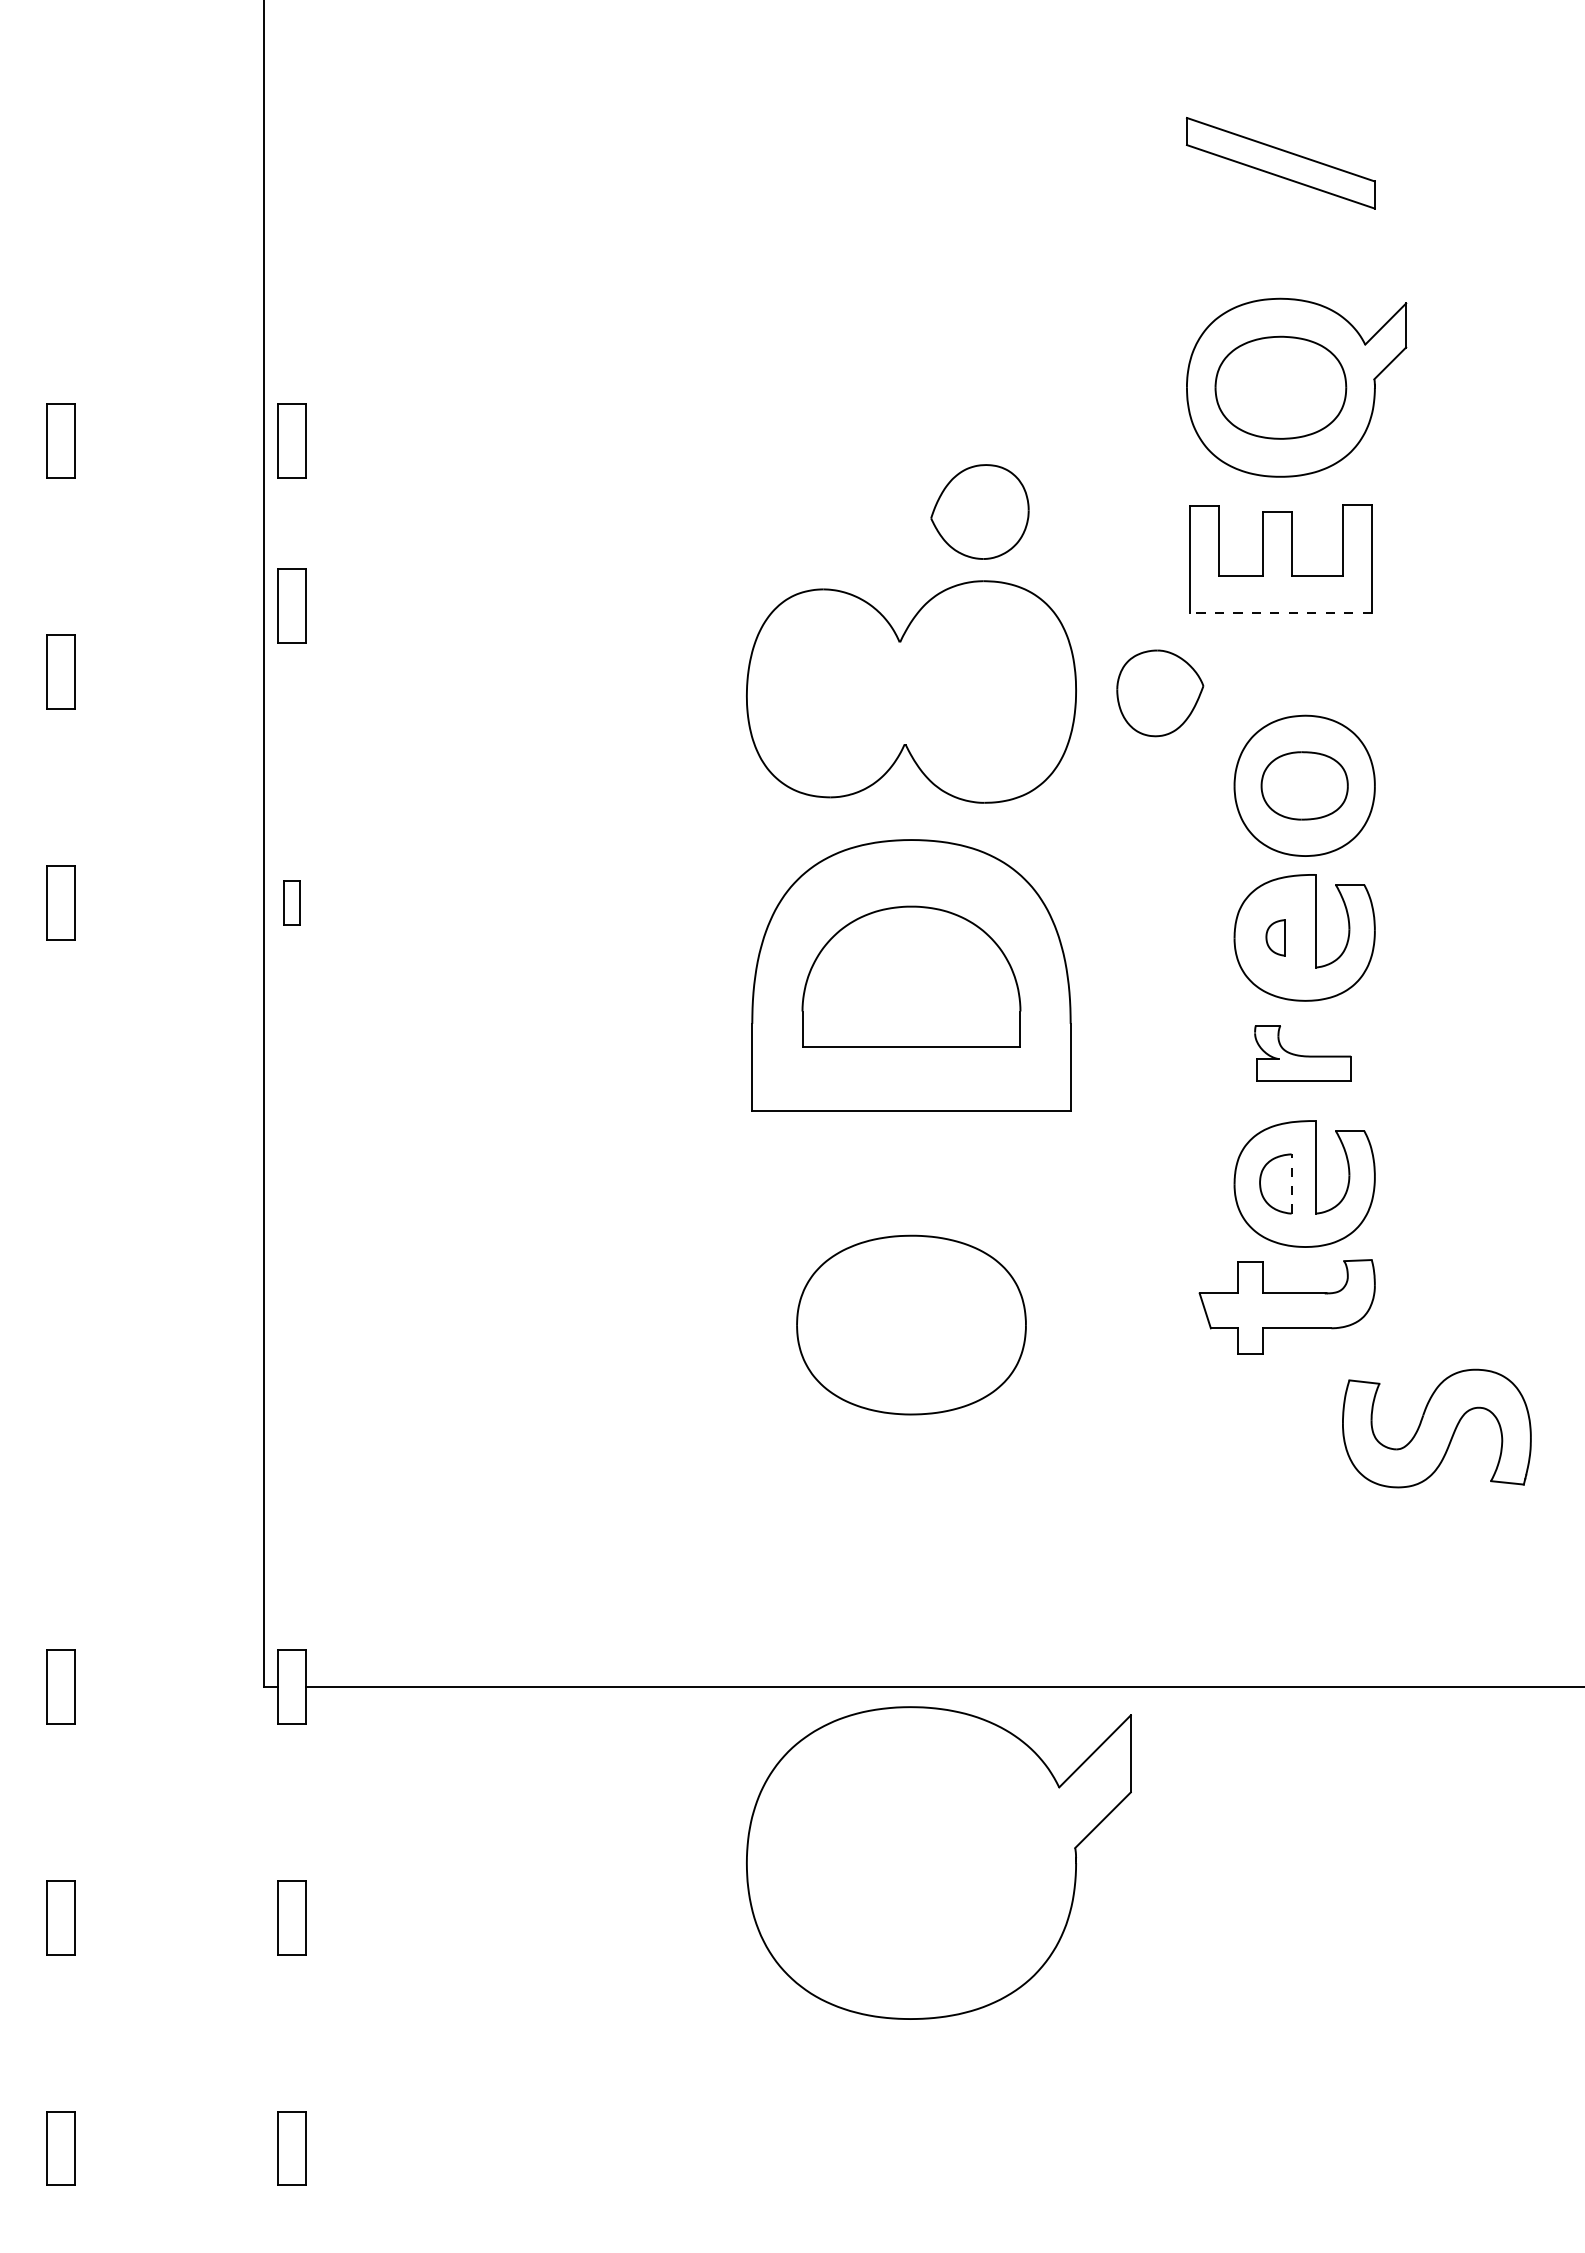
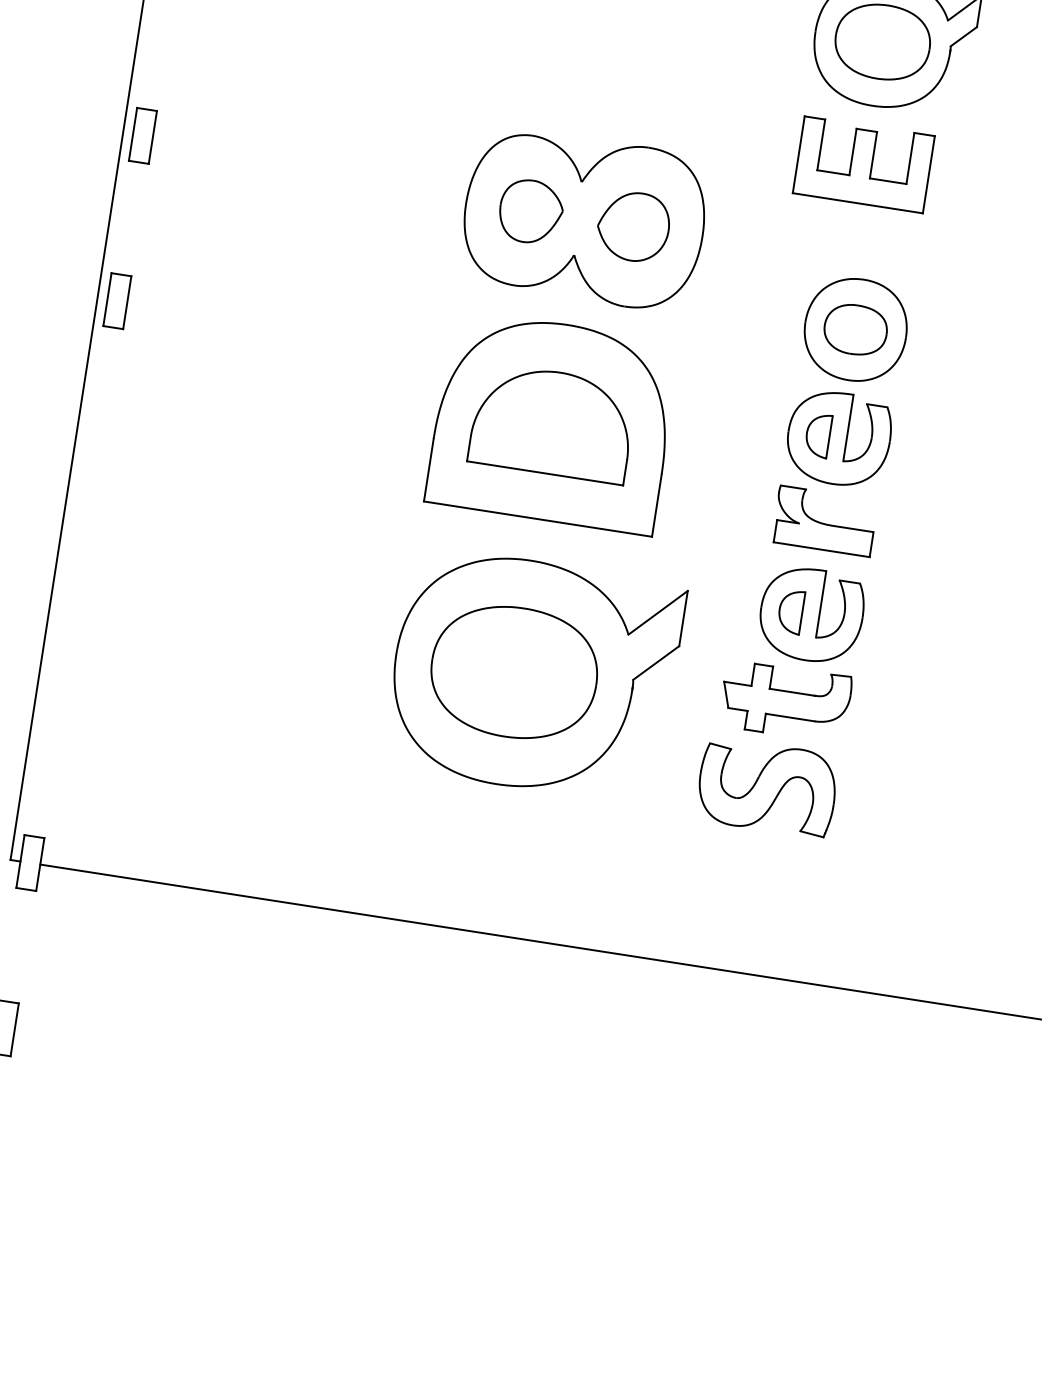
part: (979, 511) -> (633, 226), moved
part: (291, 605) -> (142, 135), moved
line: (1280, 612) -> (857, 202), dashed -> solid
part: (1160, 693) -> (531, 211), moved
part: (291, 902) -> (117, 301), size x1.67
part: (1275, 937) -> (817, 435), size x1.67
part: (1302, 1053) -> (824, 521), size x1.43
line: (1291, 1184) -> (802, 613), dashed -> solid
part: (1436, 1428) -> (767, 787), moved
part: (938, 1862) -> (533, 675), moved

